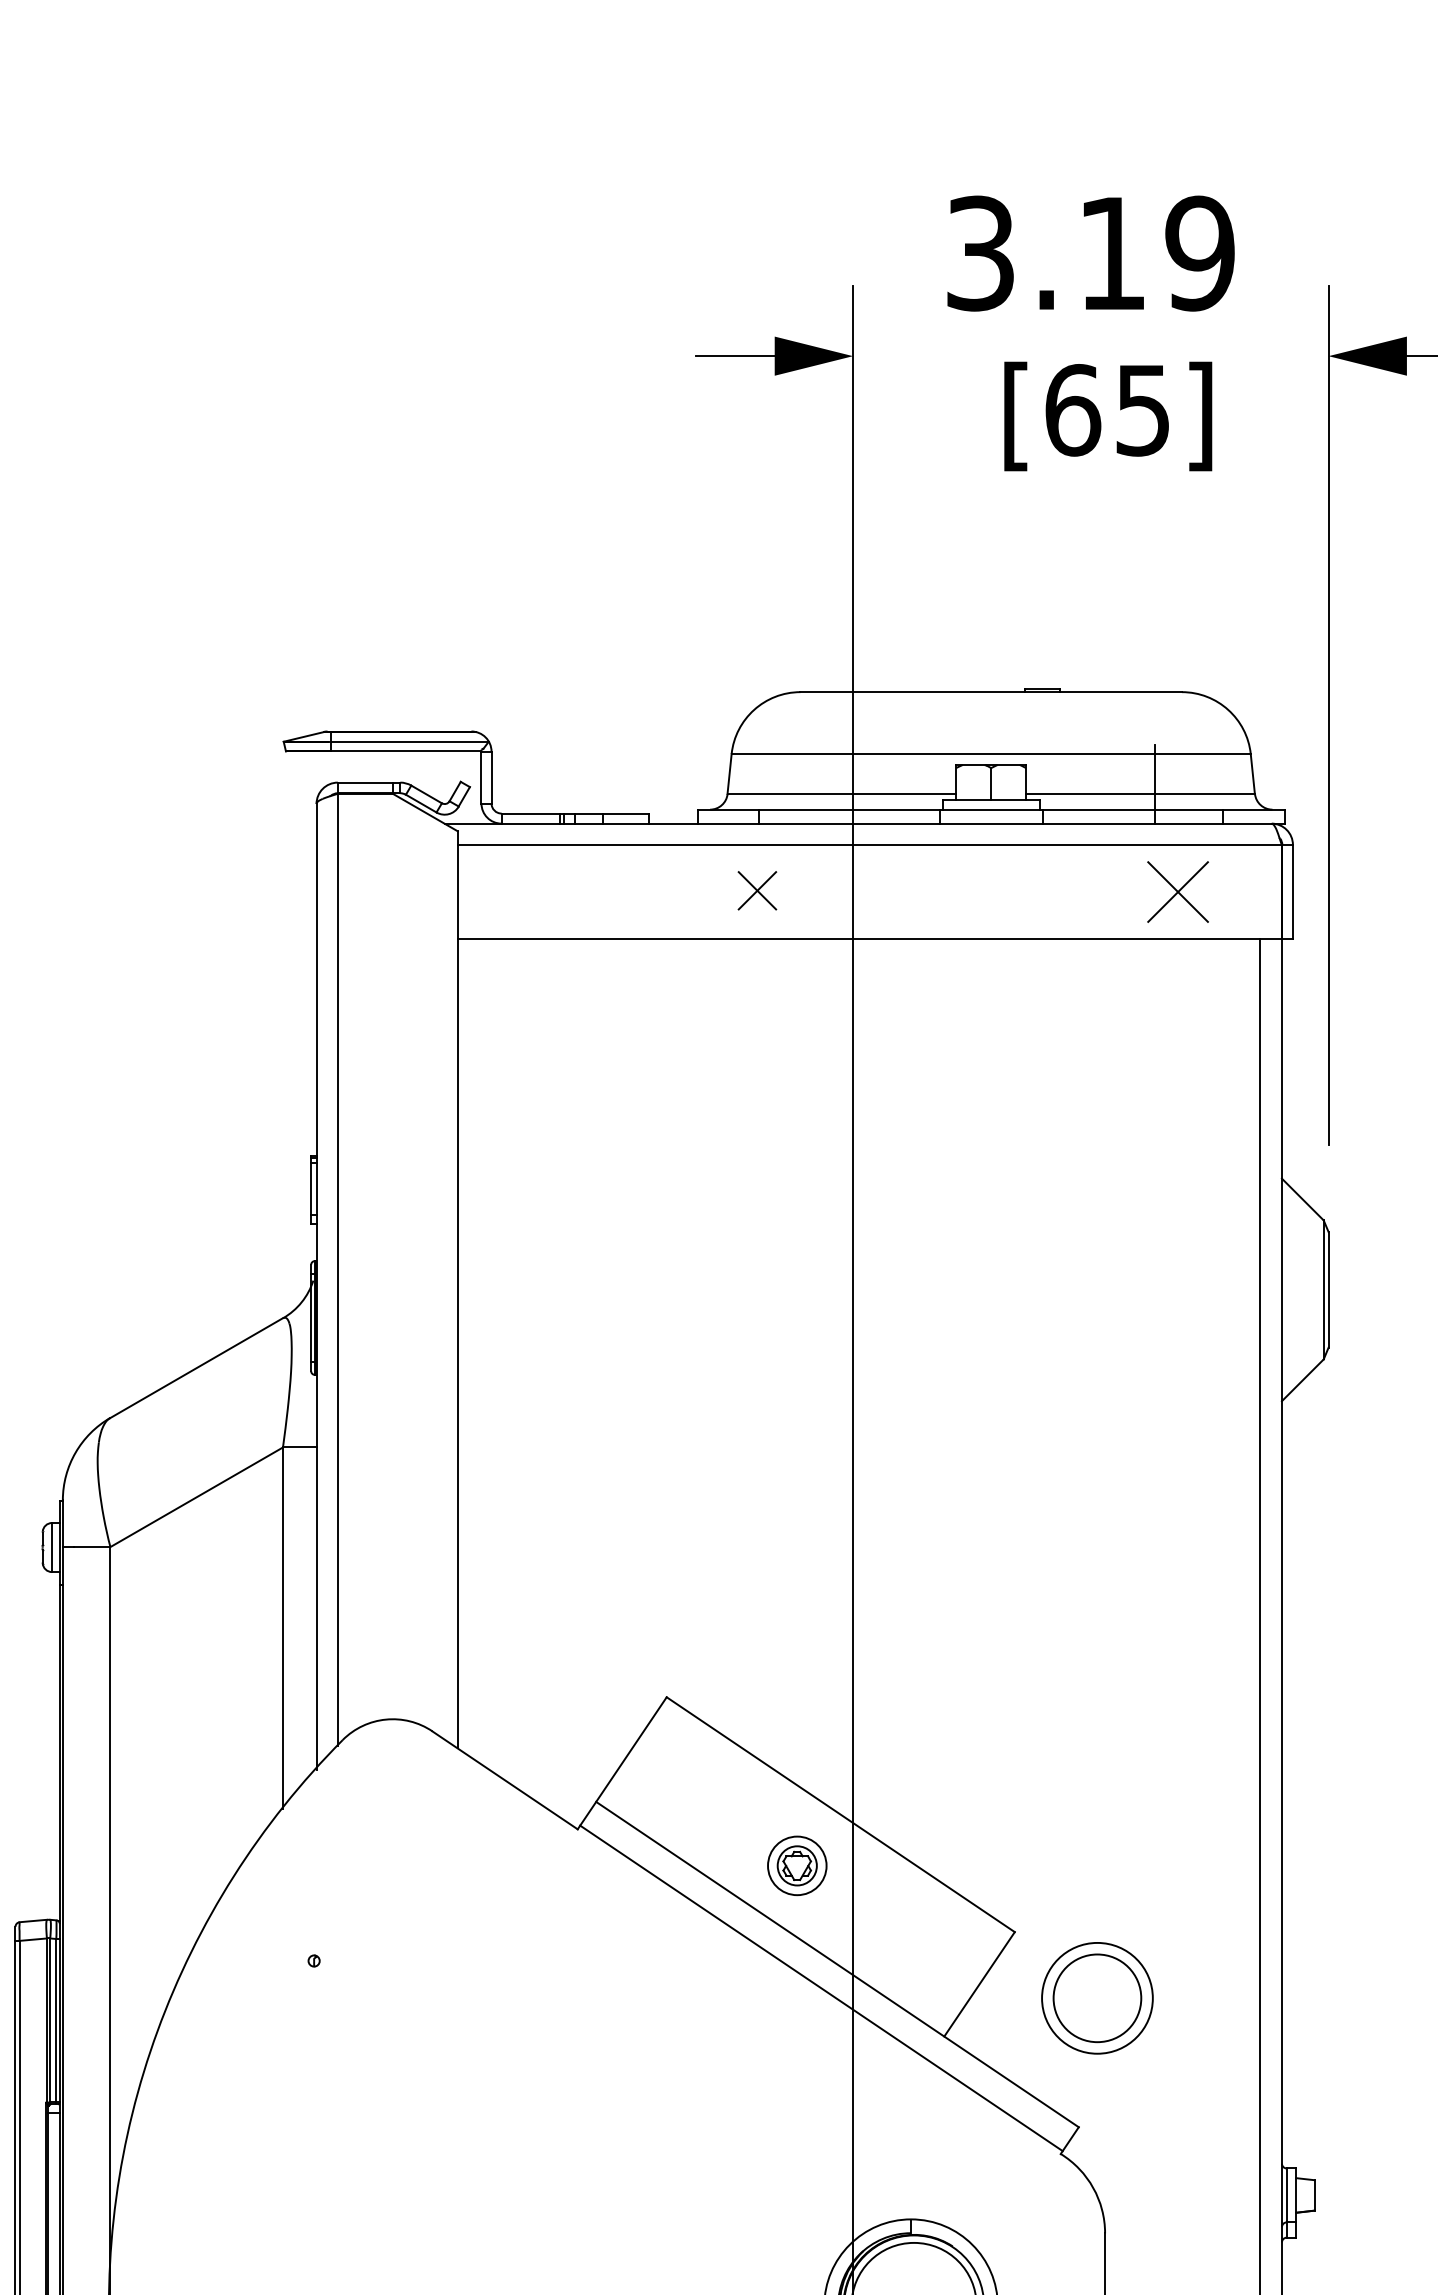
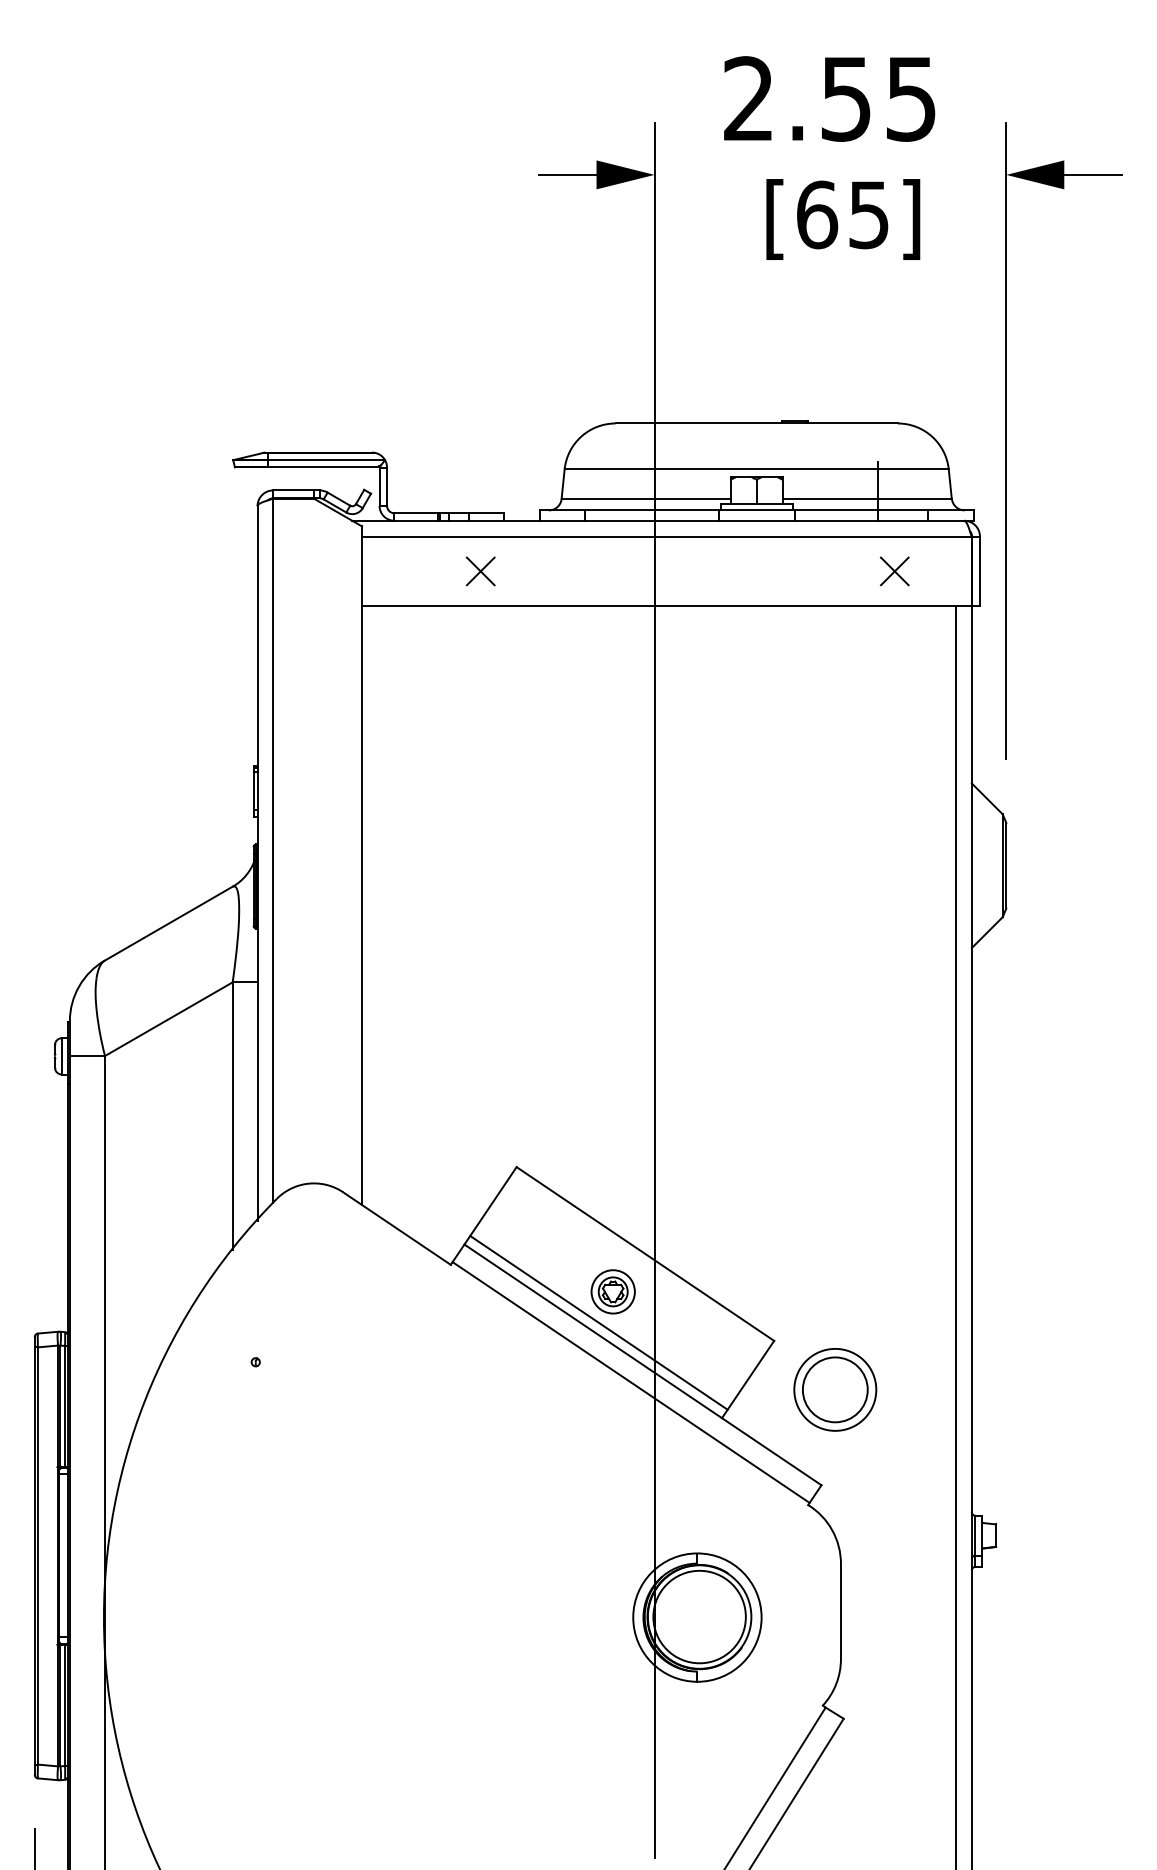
text: (1090, 252) -> (830, 98), 3.19 -> 2.55
part: (757, 890) -> (480, 571), moved
part: (1177, 892) -> (894, 571), size x0.62
line: (777, 1907) -> (598, 1322), added

